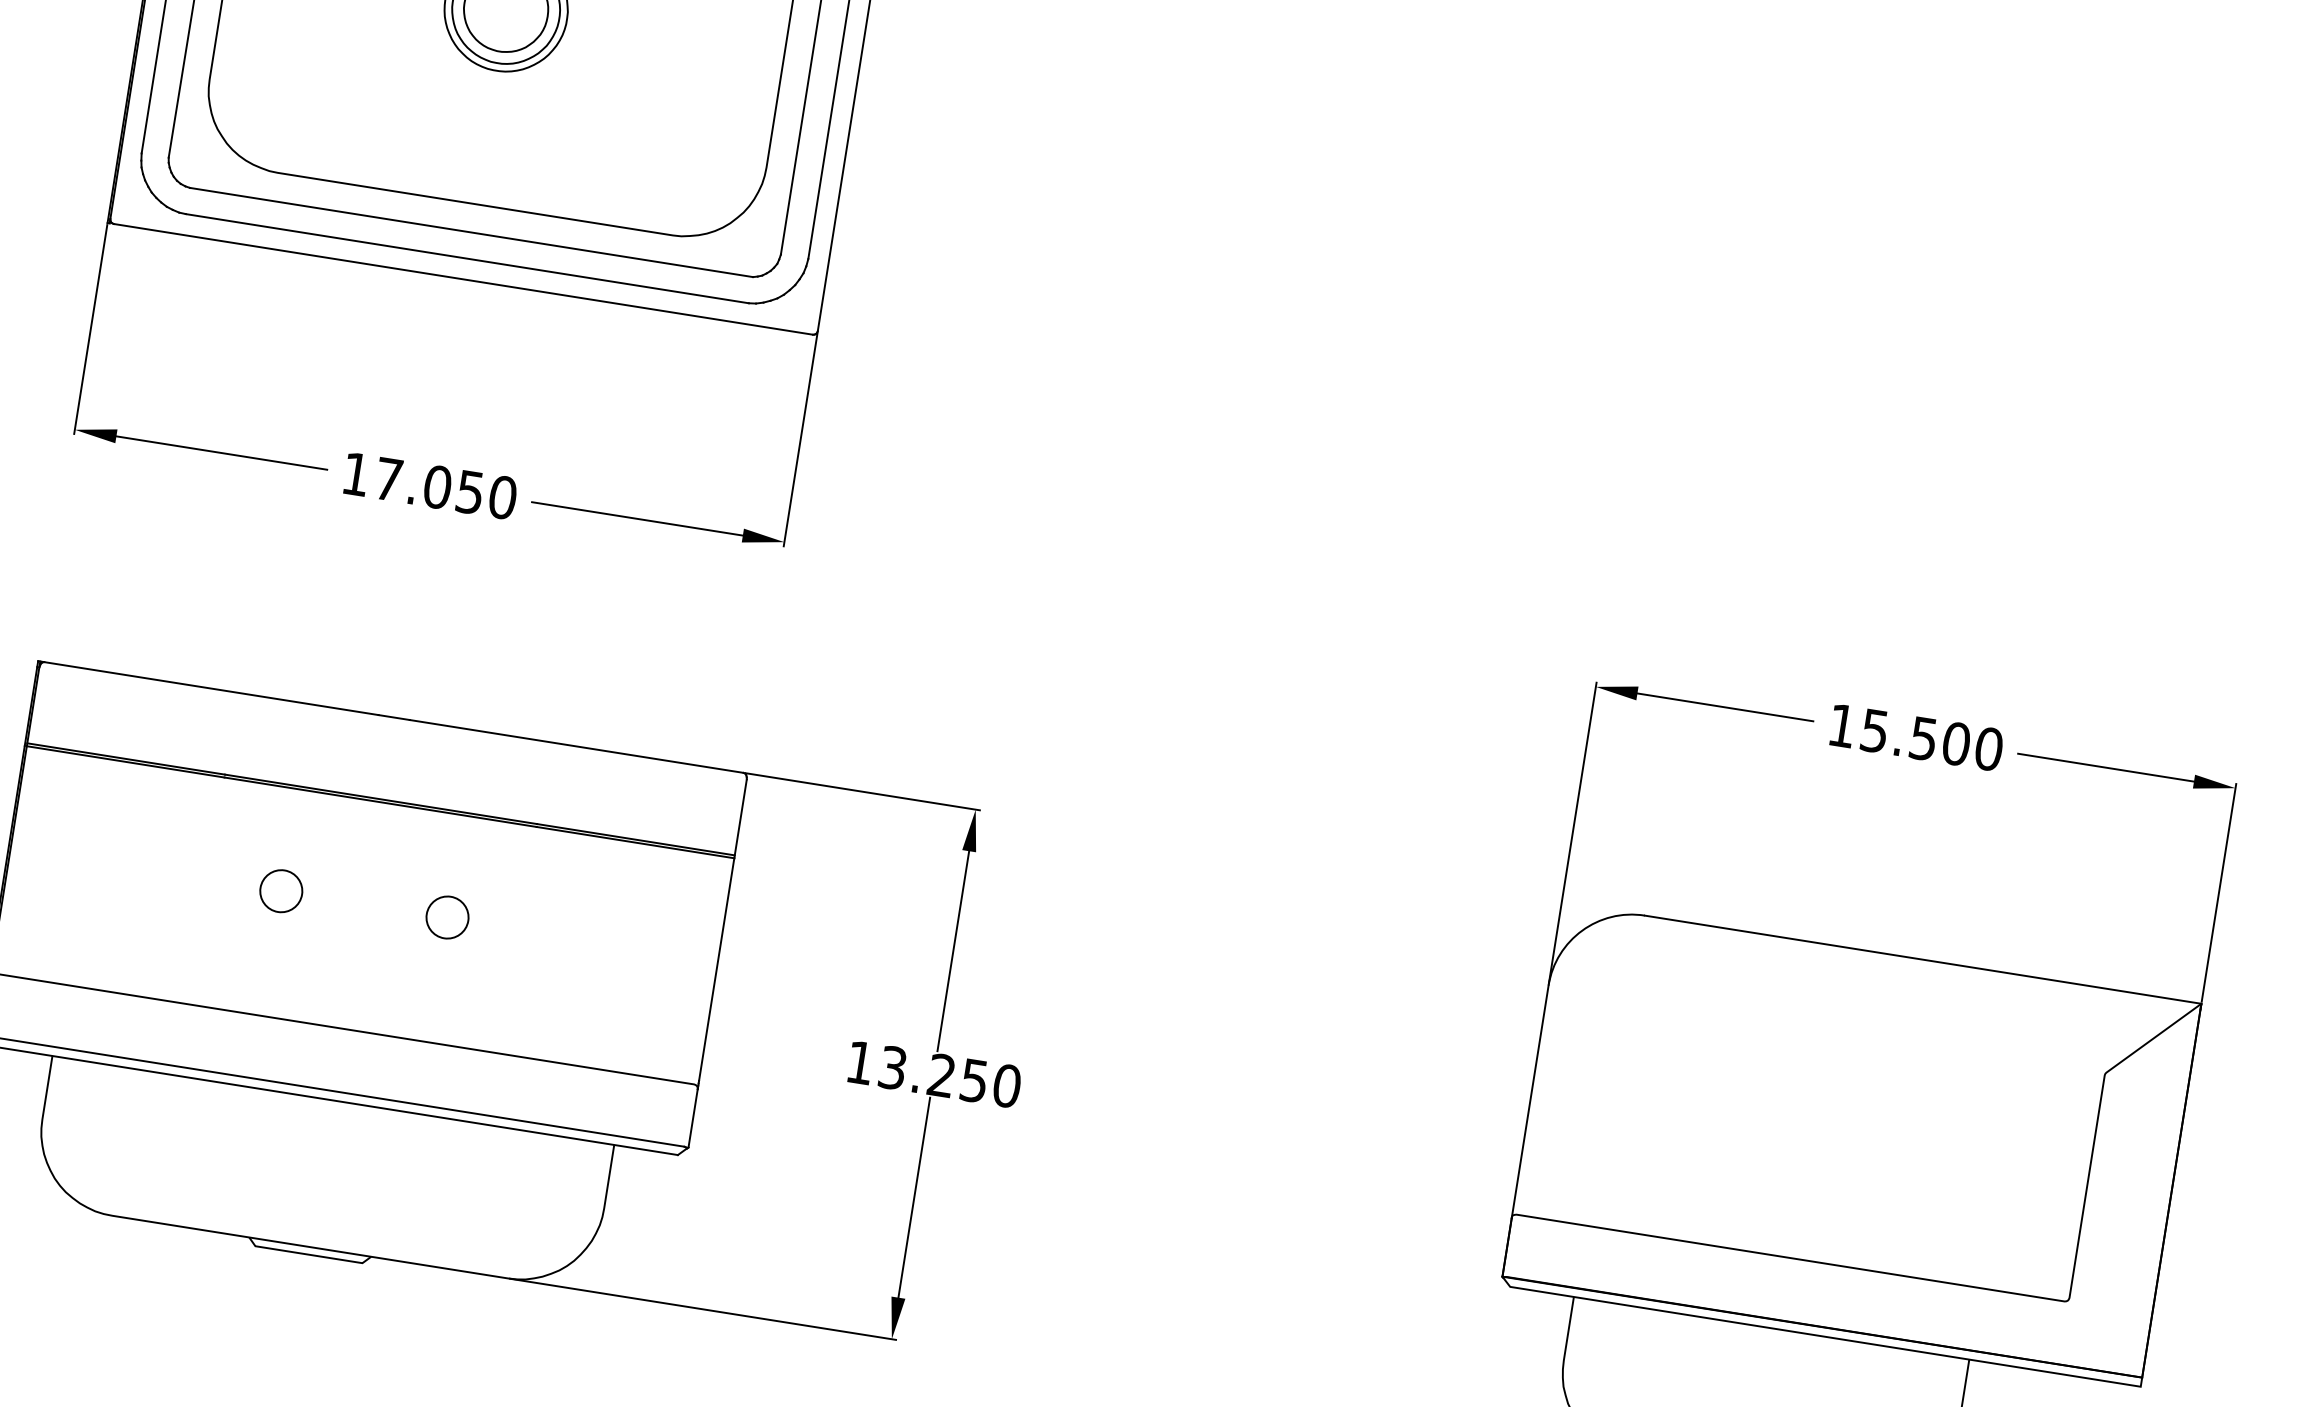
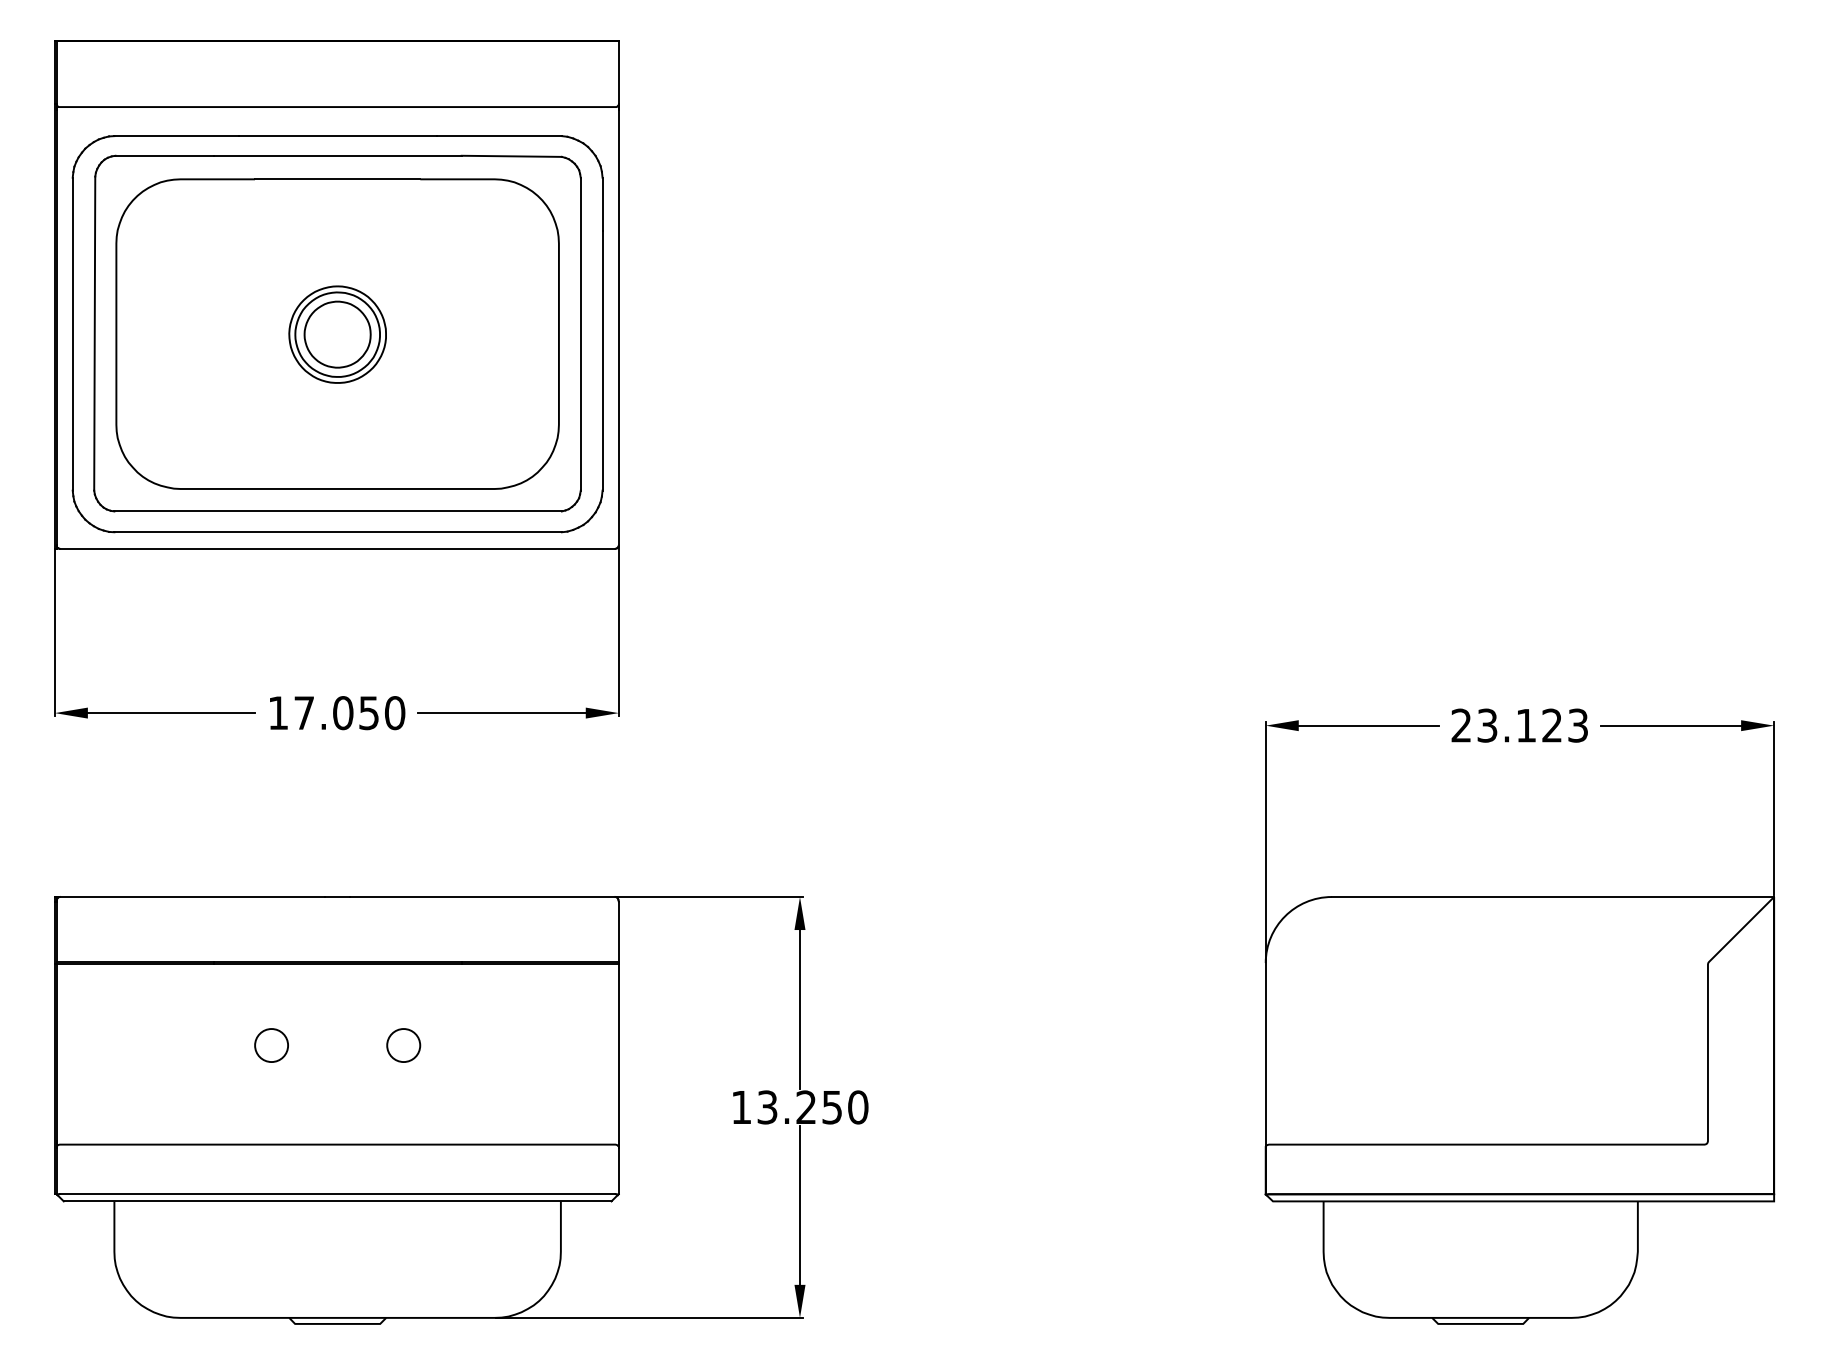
text: (1915, 737) -> (1519, 725), 15.500 -> 23.123

